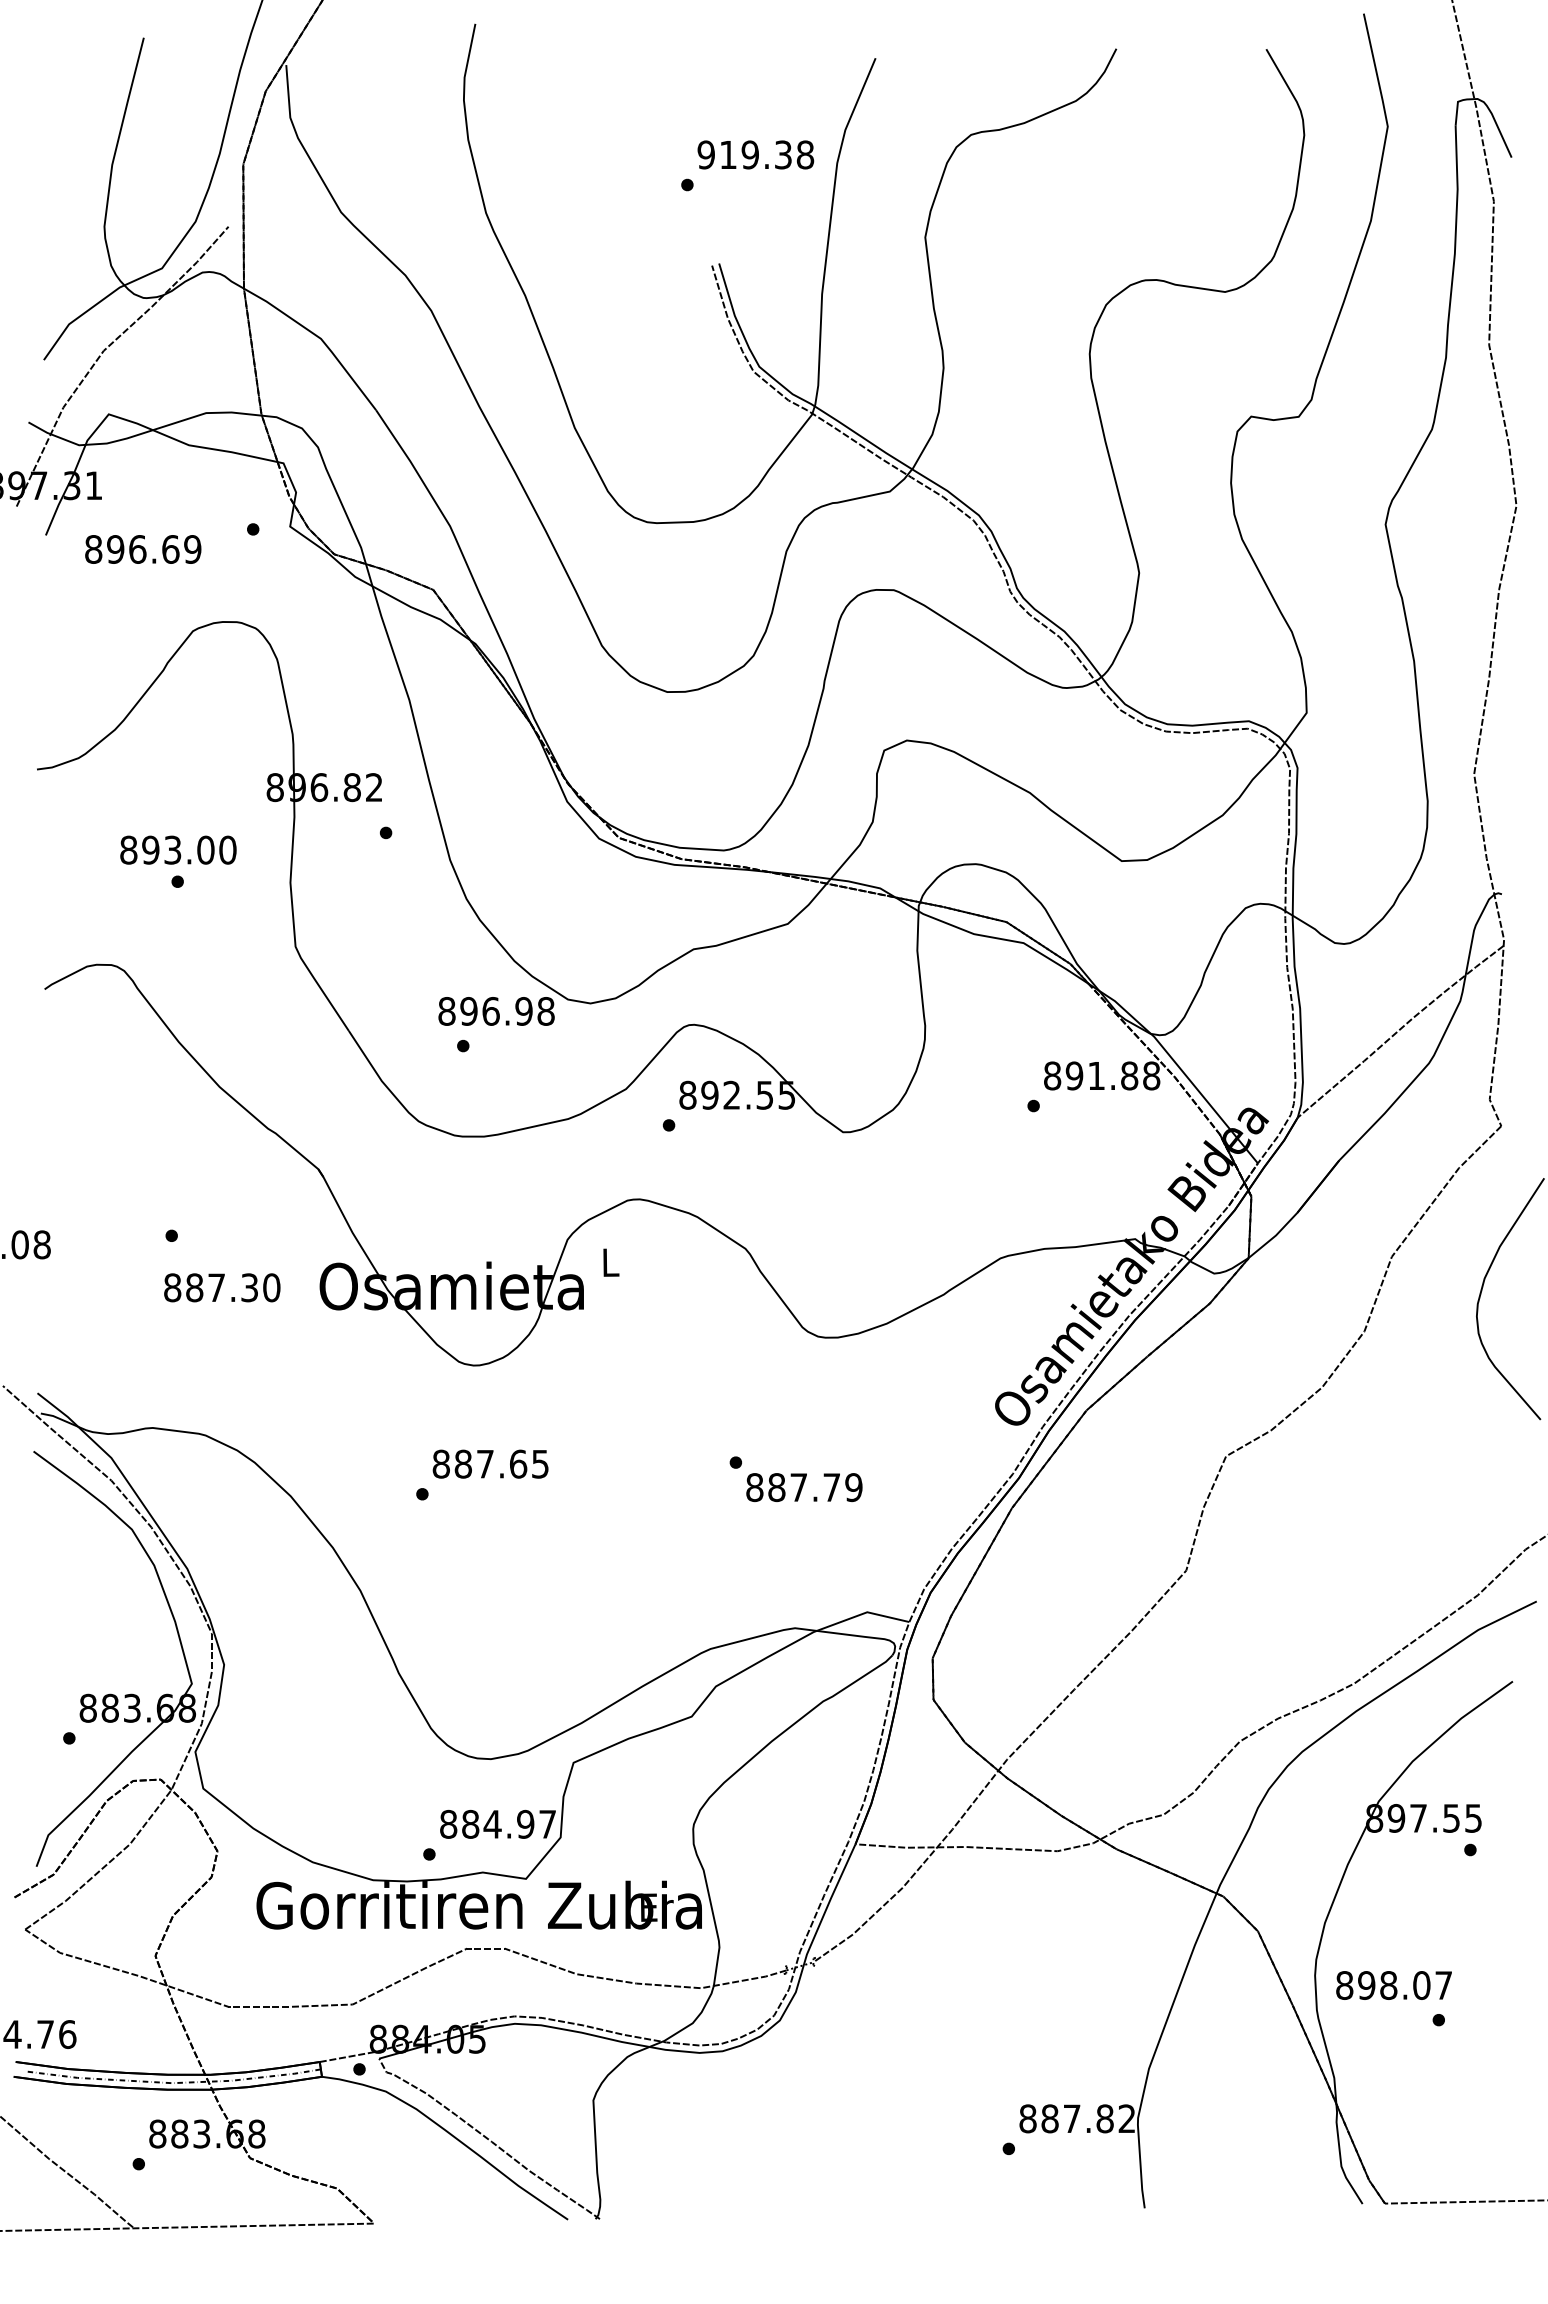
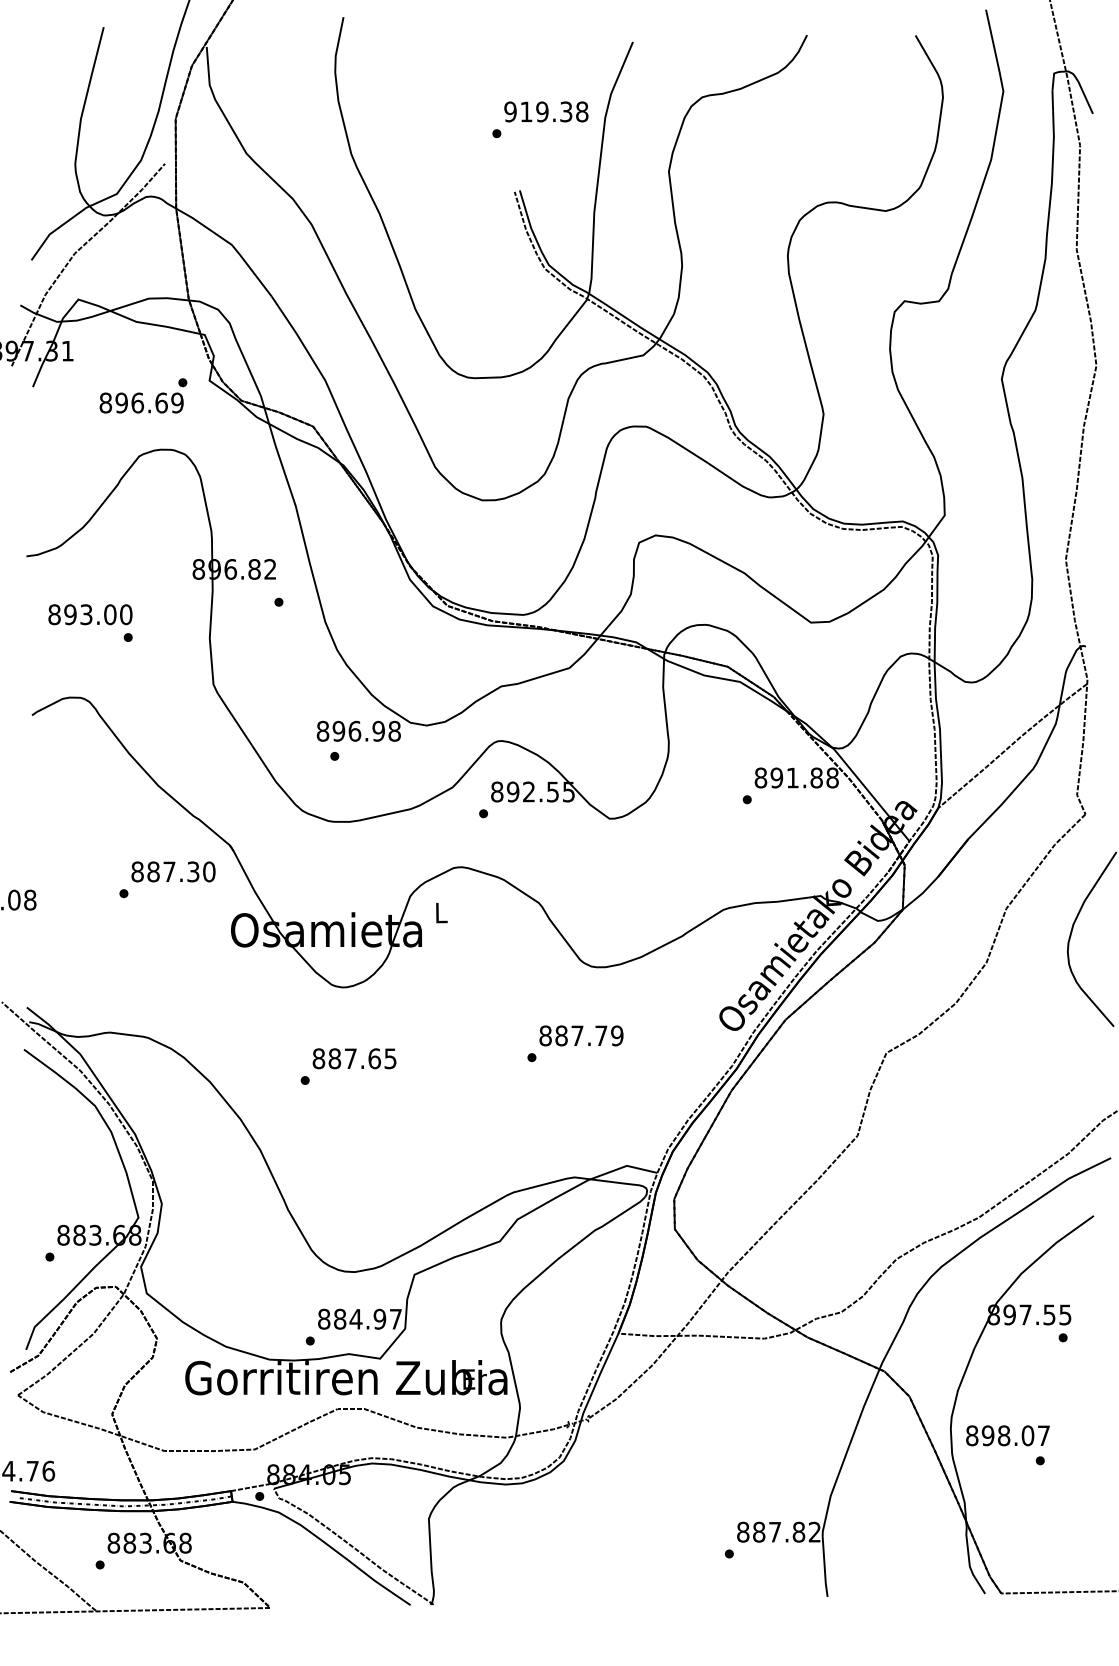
text: (143, 549) -> (141, 403), moved
text: (178, 849) -> (90, 614), moved
text: (222, 1287) -> (173, 871), moved
text: (804, 1487) -> (581, 1035), moved

